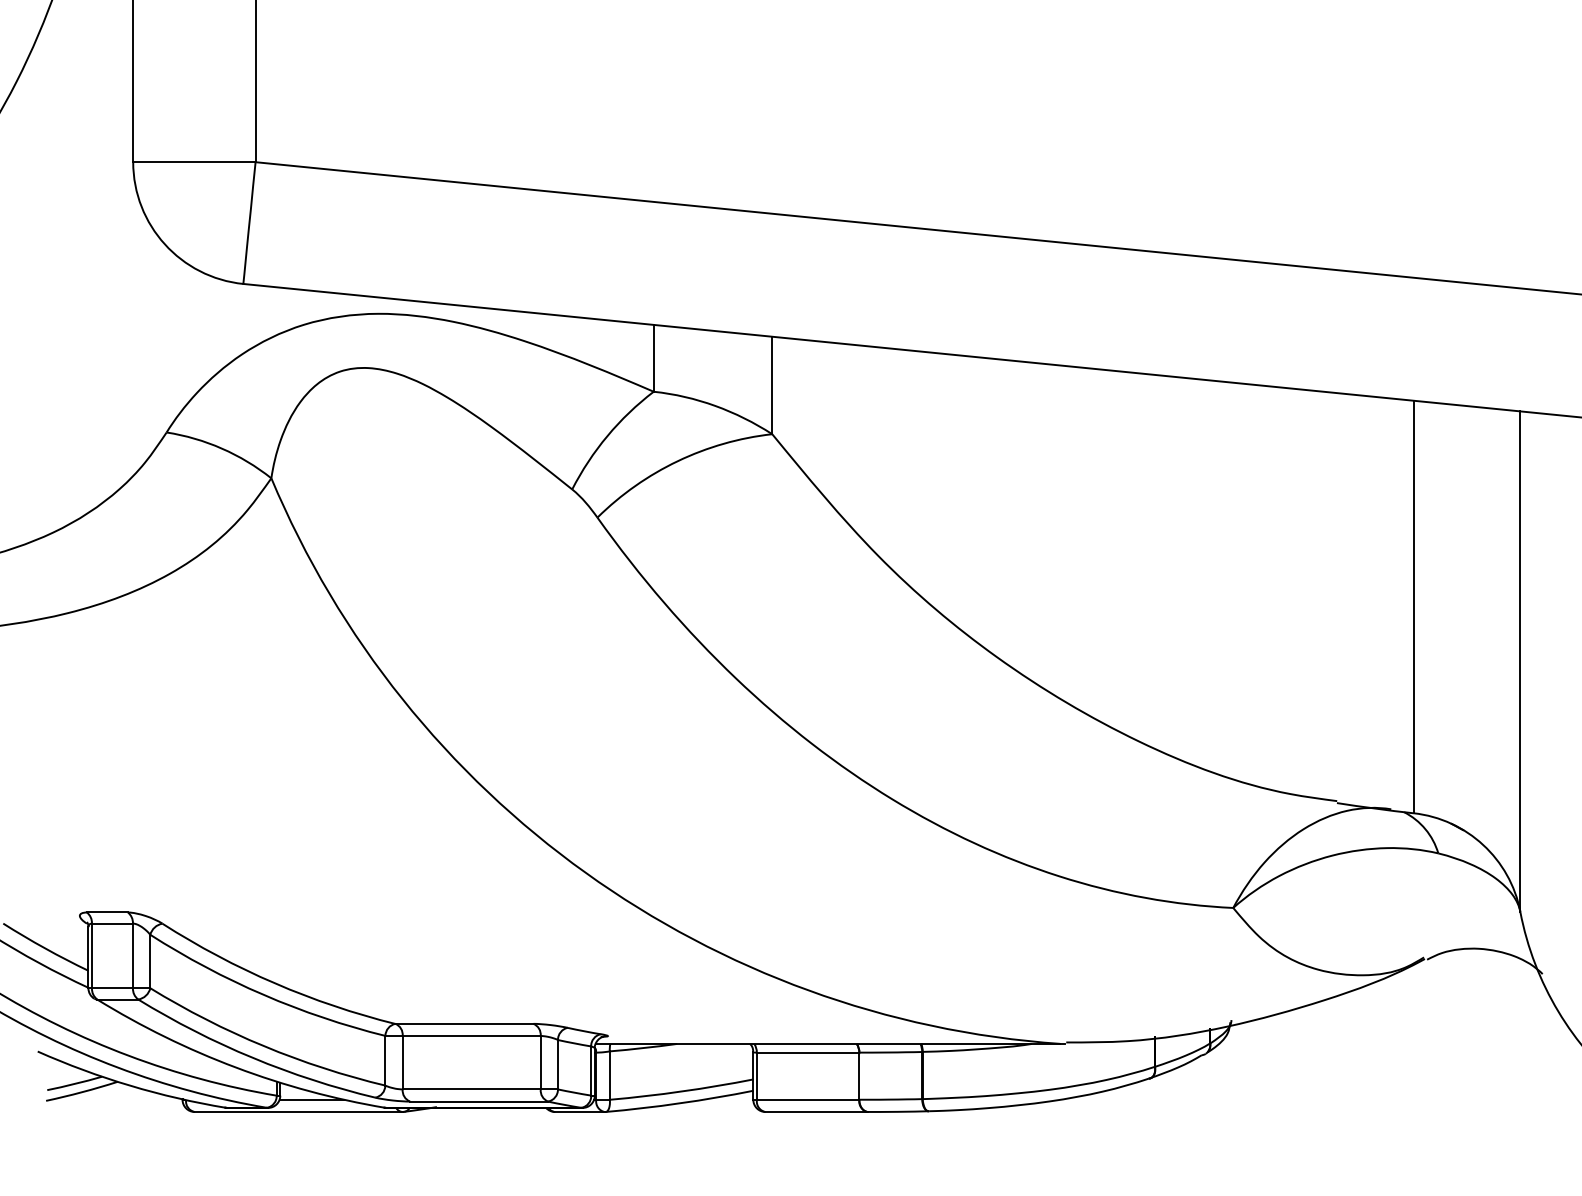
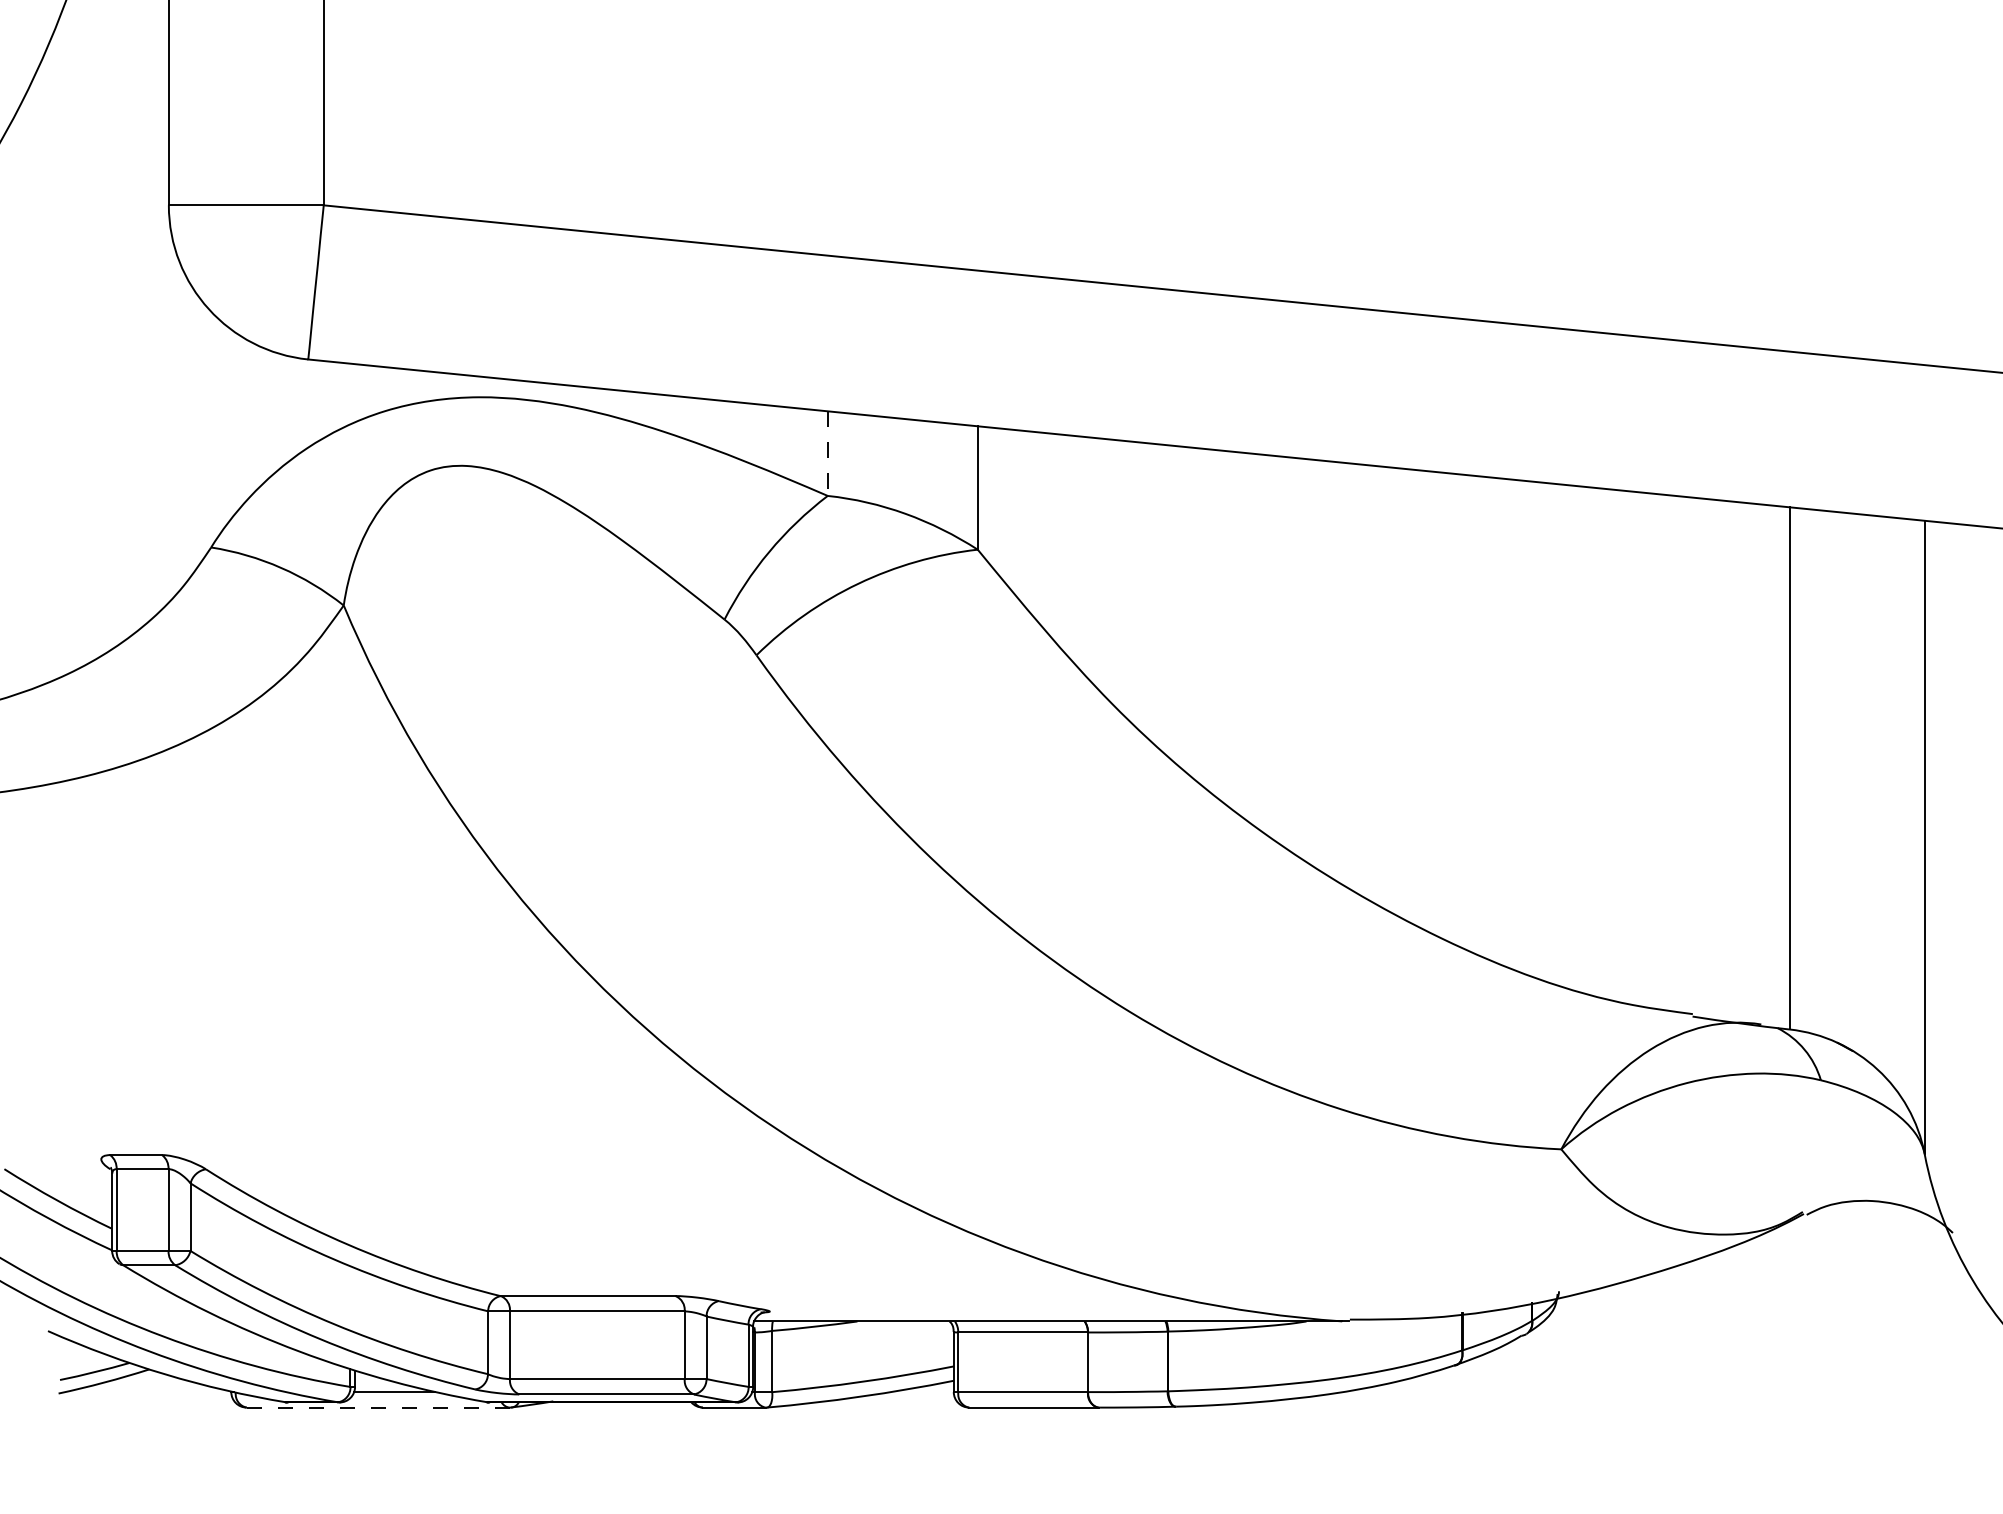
line: (653, 359) -> (827, 454), solid -> dashed
line: (298, 1111) -> (378, 1407), solid -> dashed

